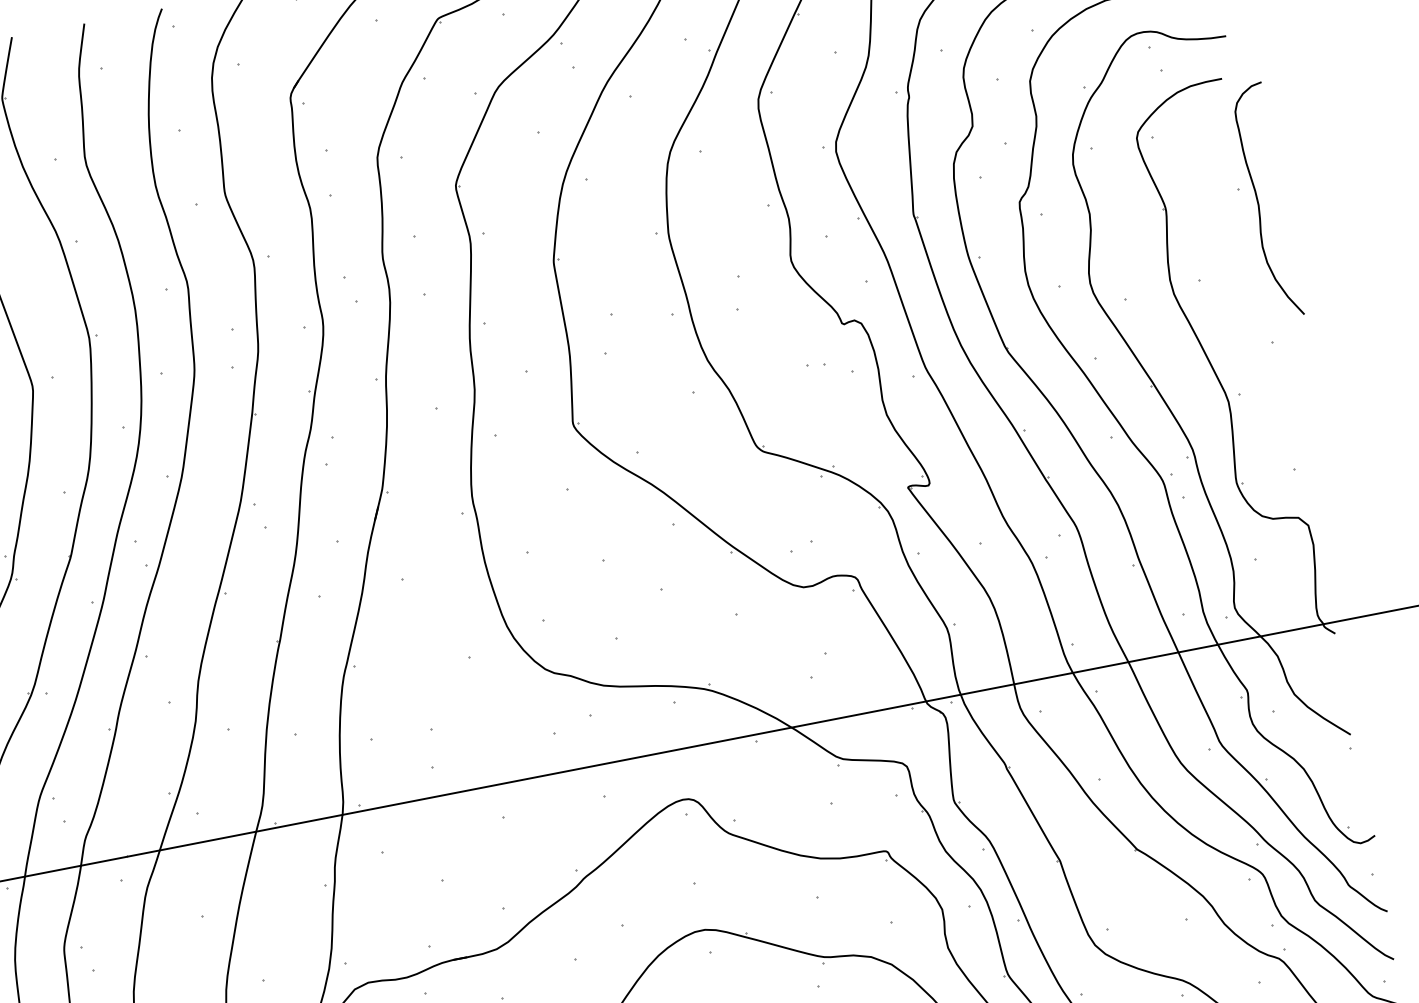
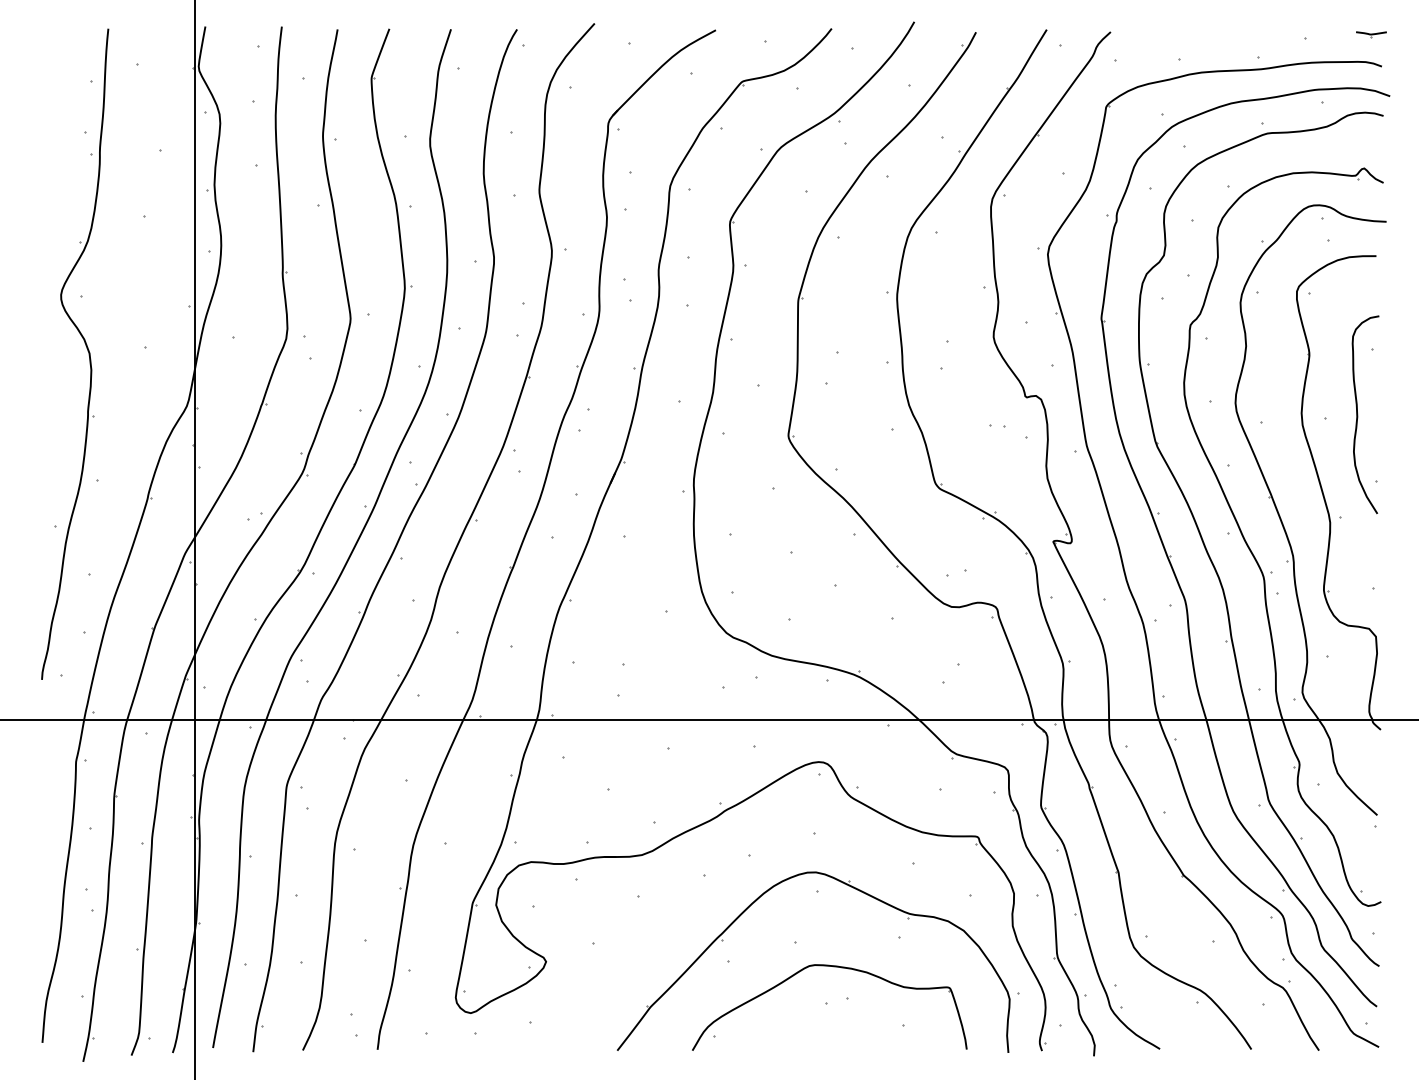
curve: (1259, 202) -> (1358, 414), moved

